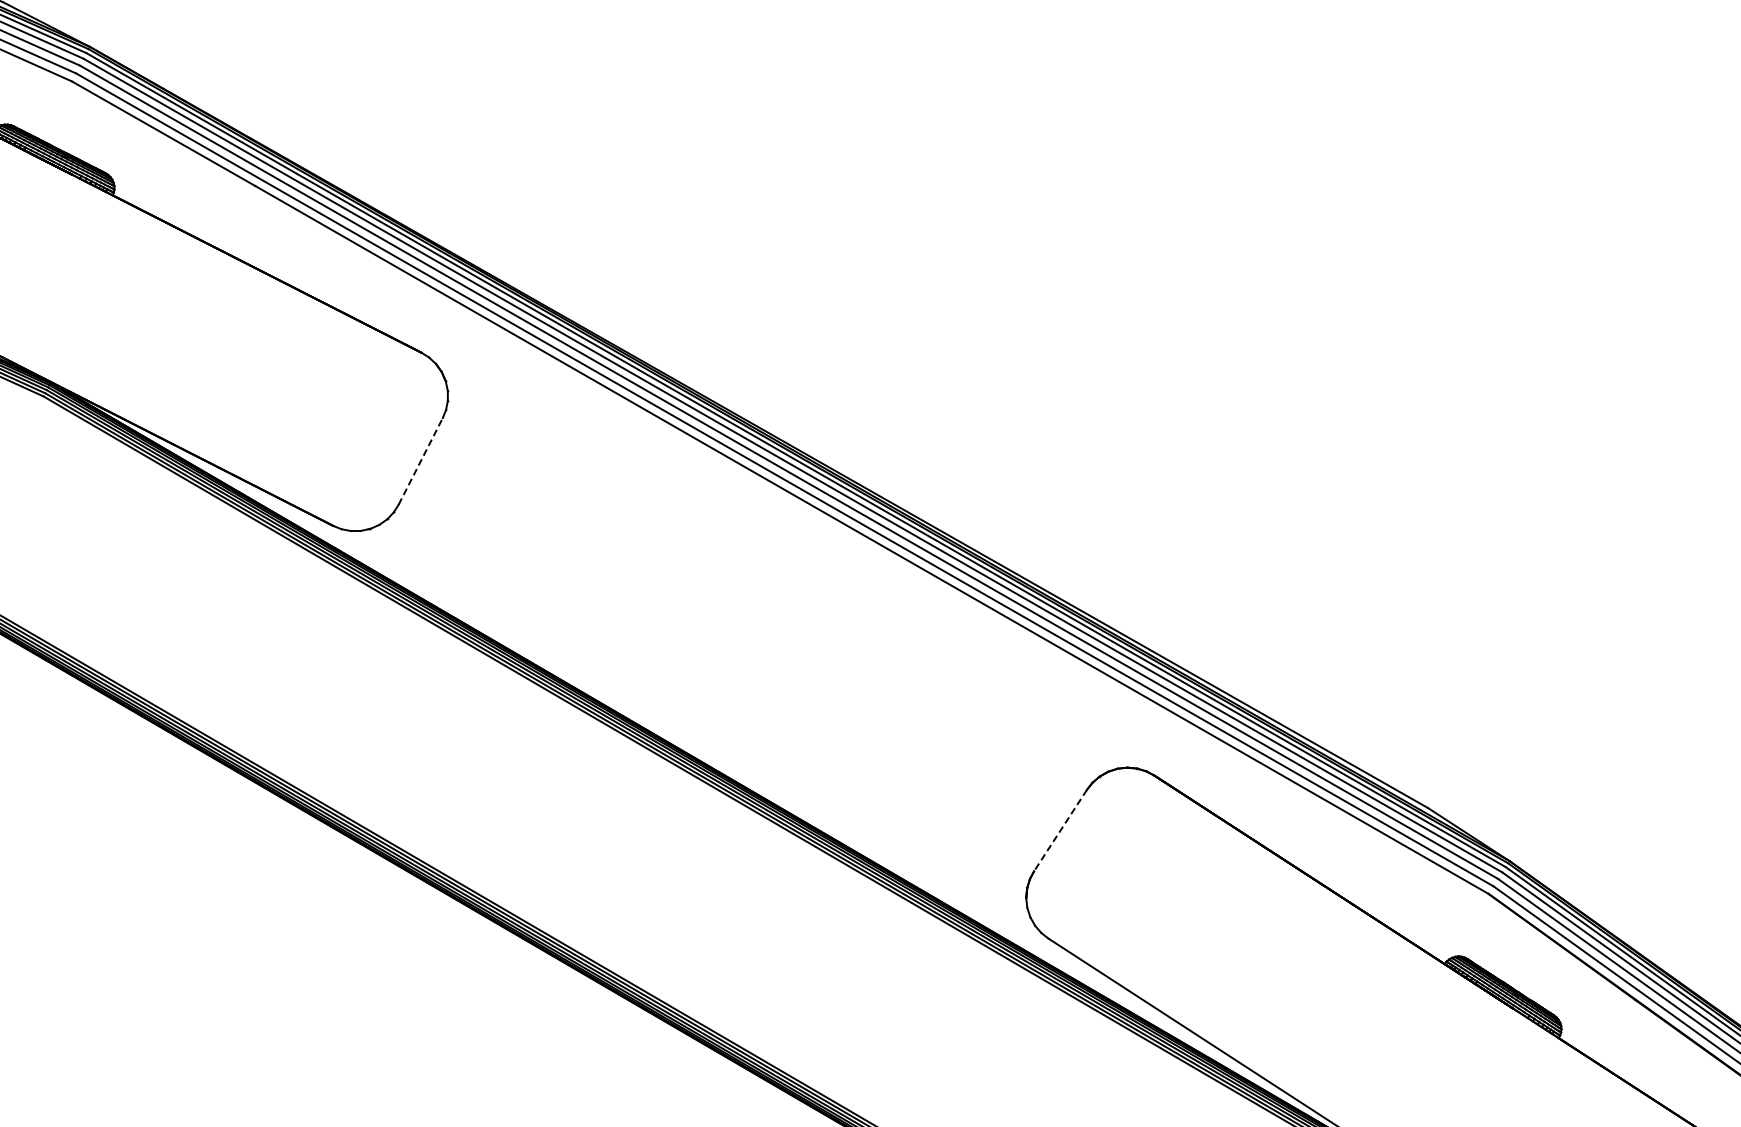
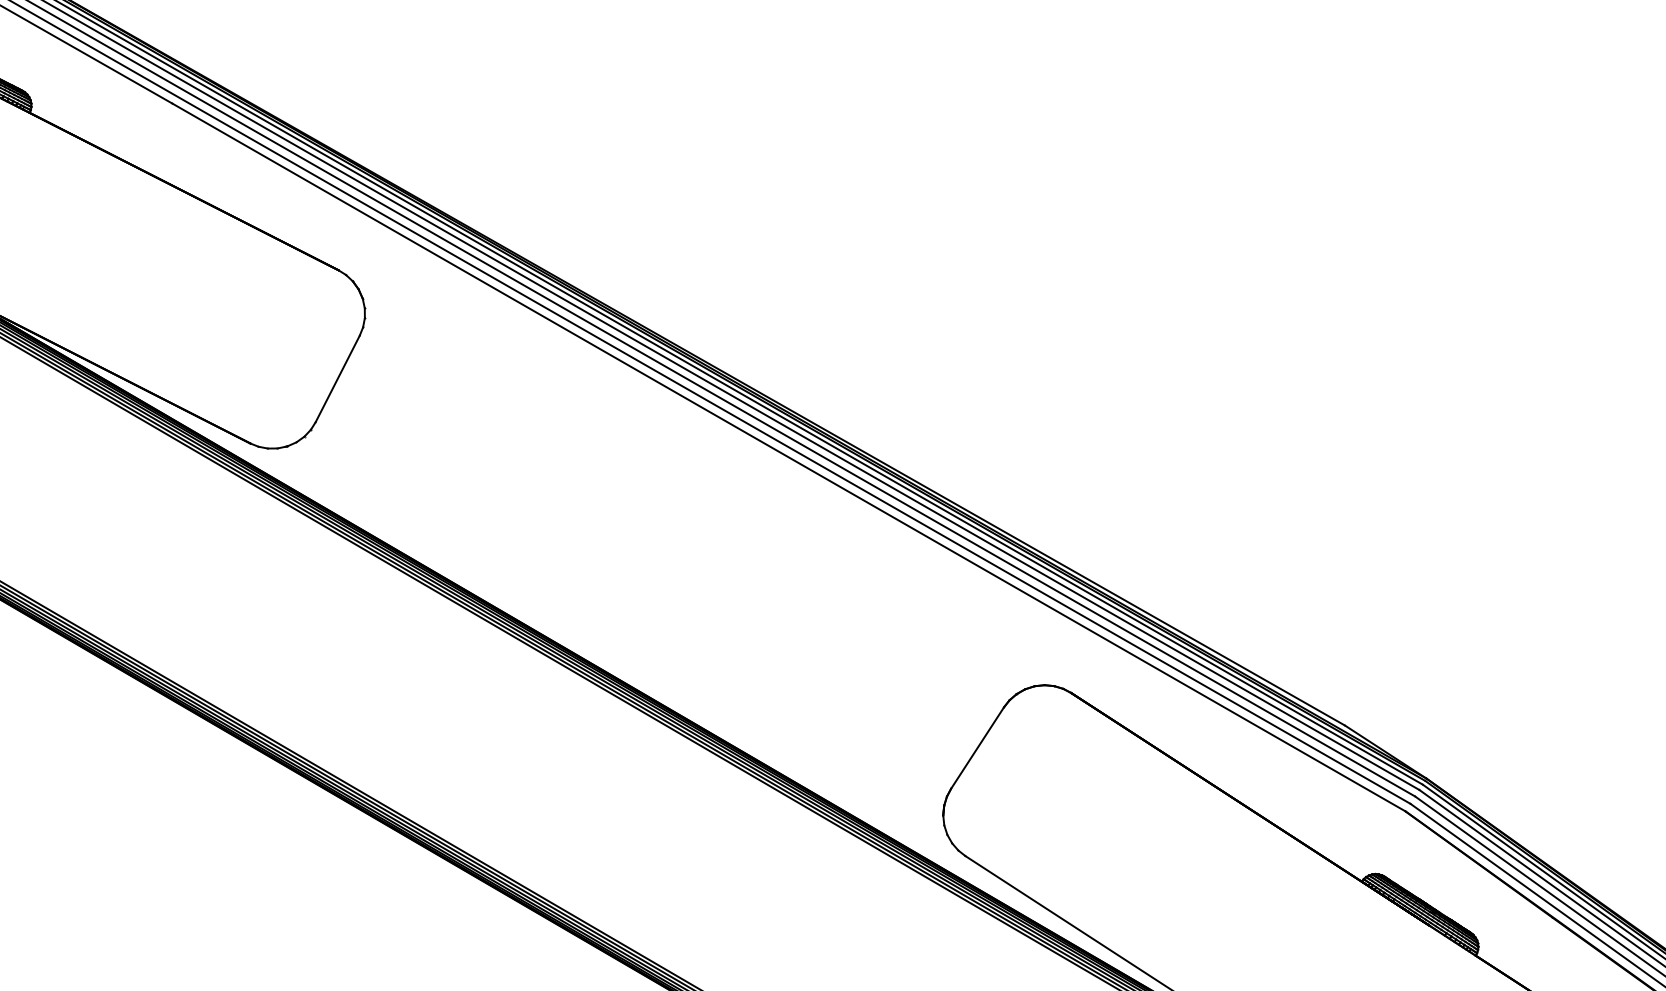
line: (420, 461) -> (337, 379), dashed -> solid
line: (1060, 830) -> (977, 748), dashed -> solid

